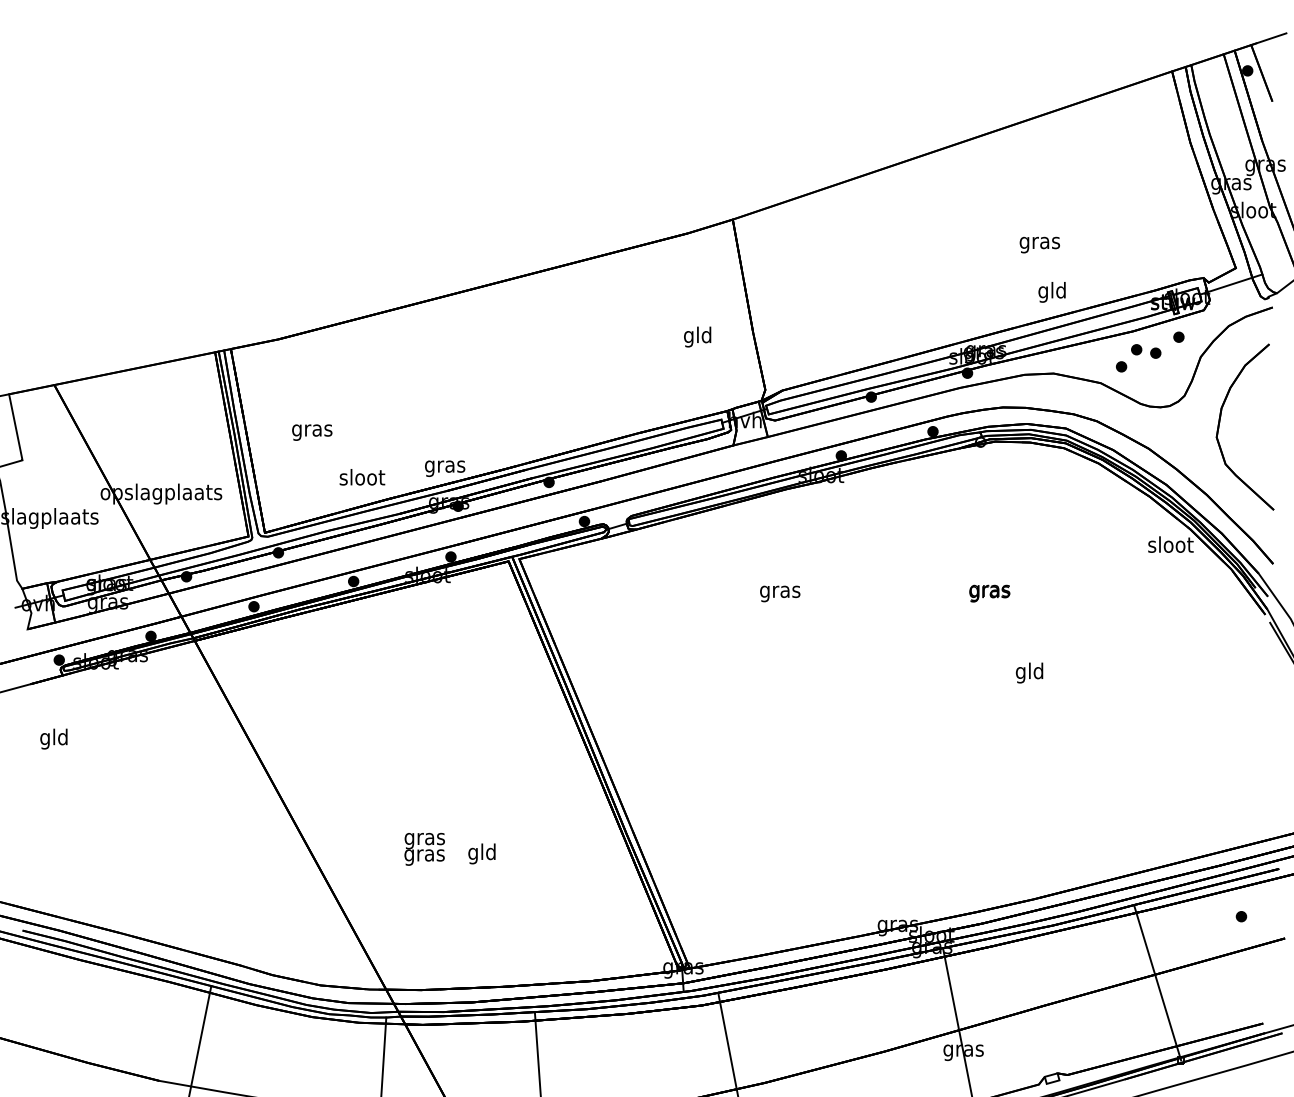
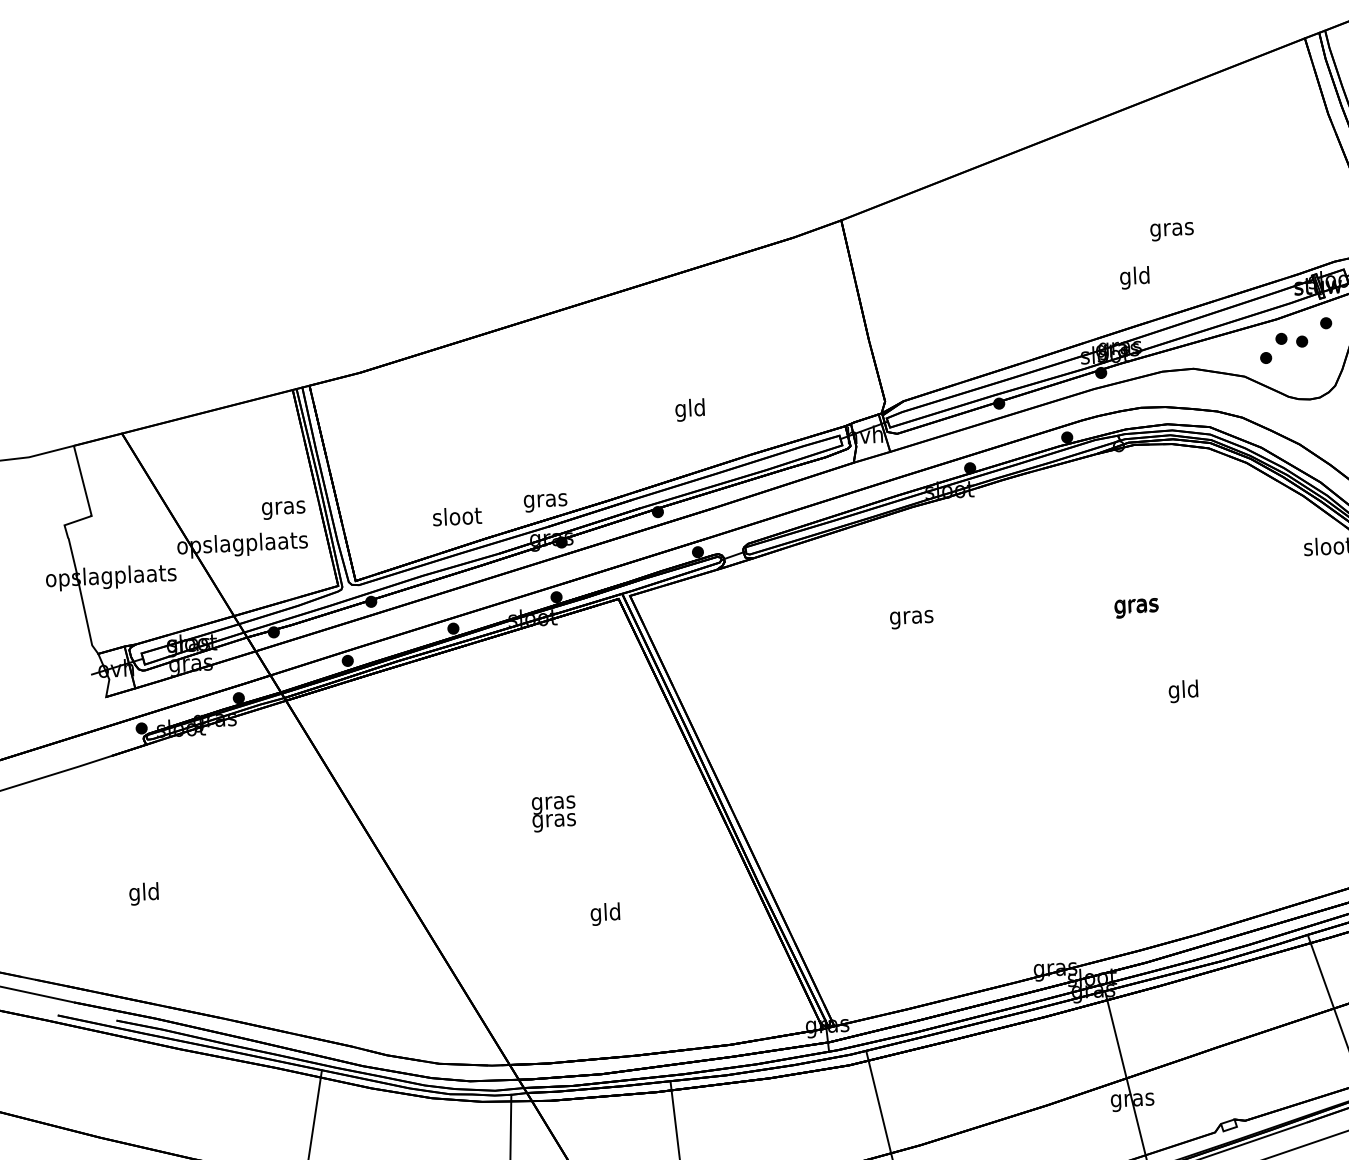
text: (1051, 292) -> (1134, 278), moved
text: (697, 336) -> (689, 409), moved
text: (312, 432) -> (283, 510), moved
text: (53, 738) -> (143, 893), moved
text: (424, 849) -> (553, 814), moved

